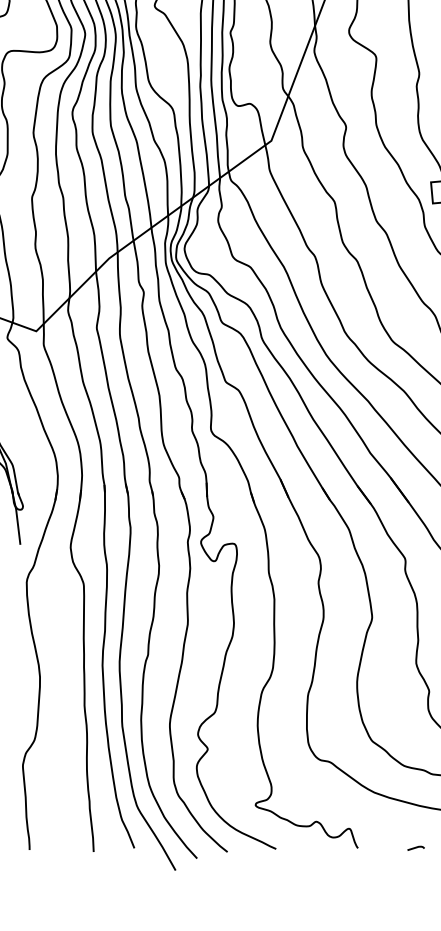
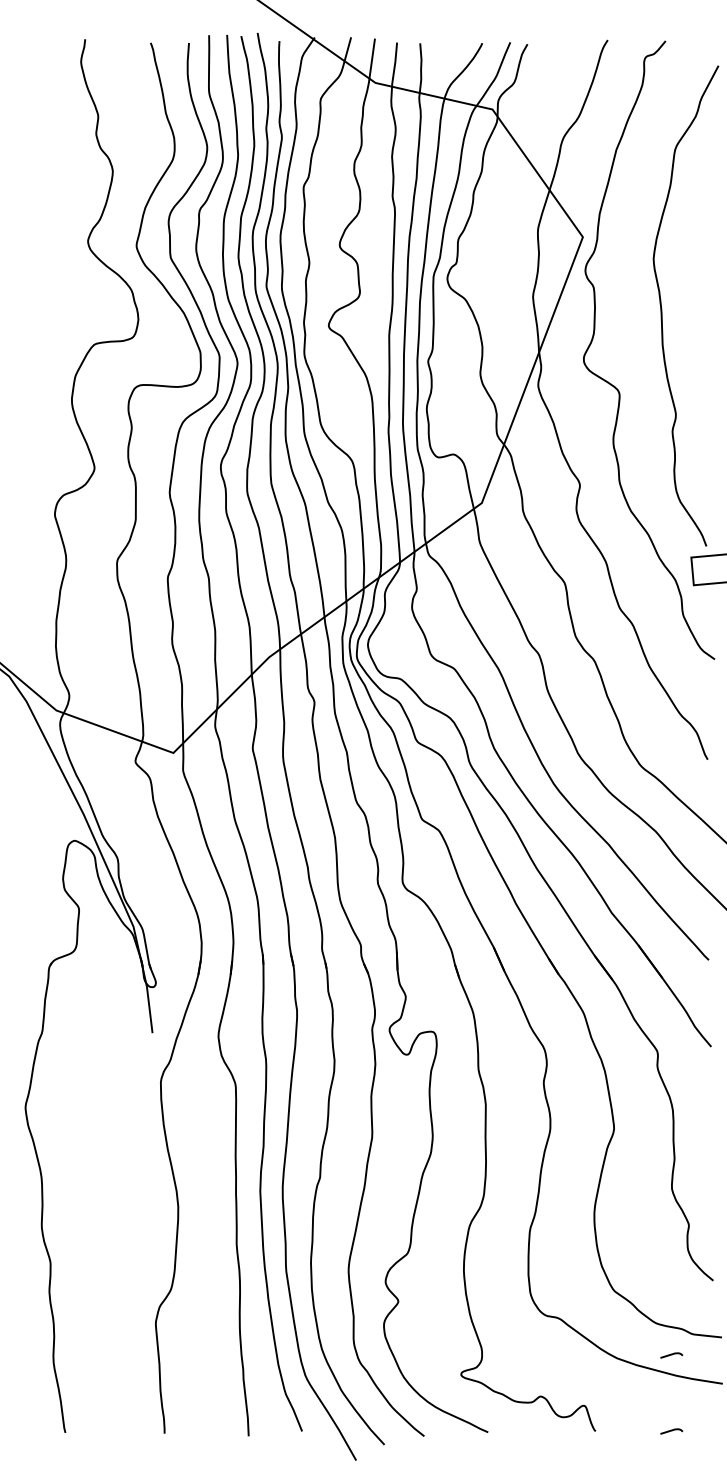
curve: (415, 790) -> (671, 1355), added

